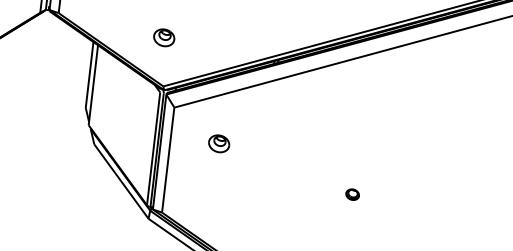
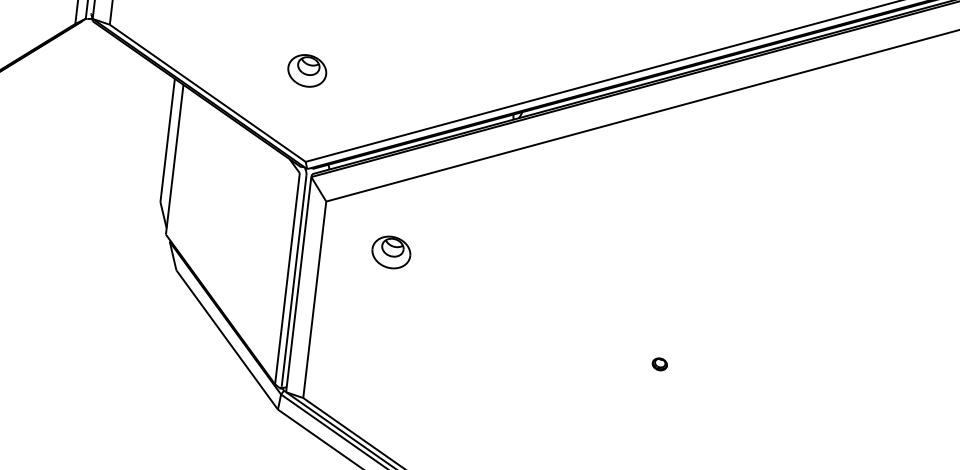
part: (219, 143) -> (392, 251), moved
part: (352, 194) -> (659, 364), size x0.6

